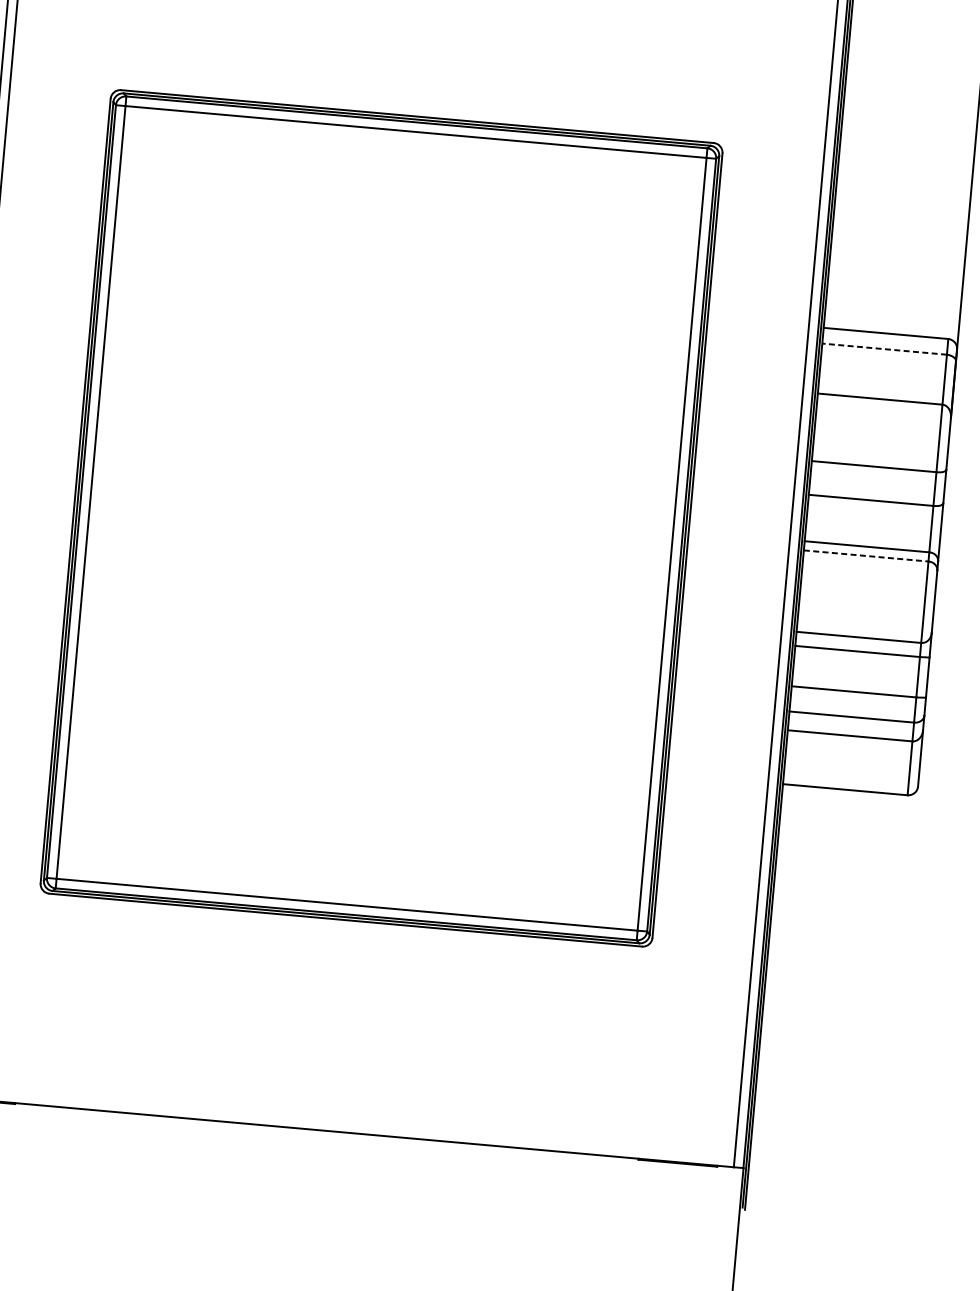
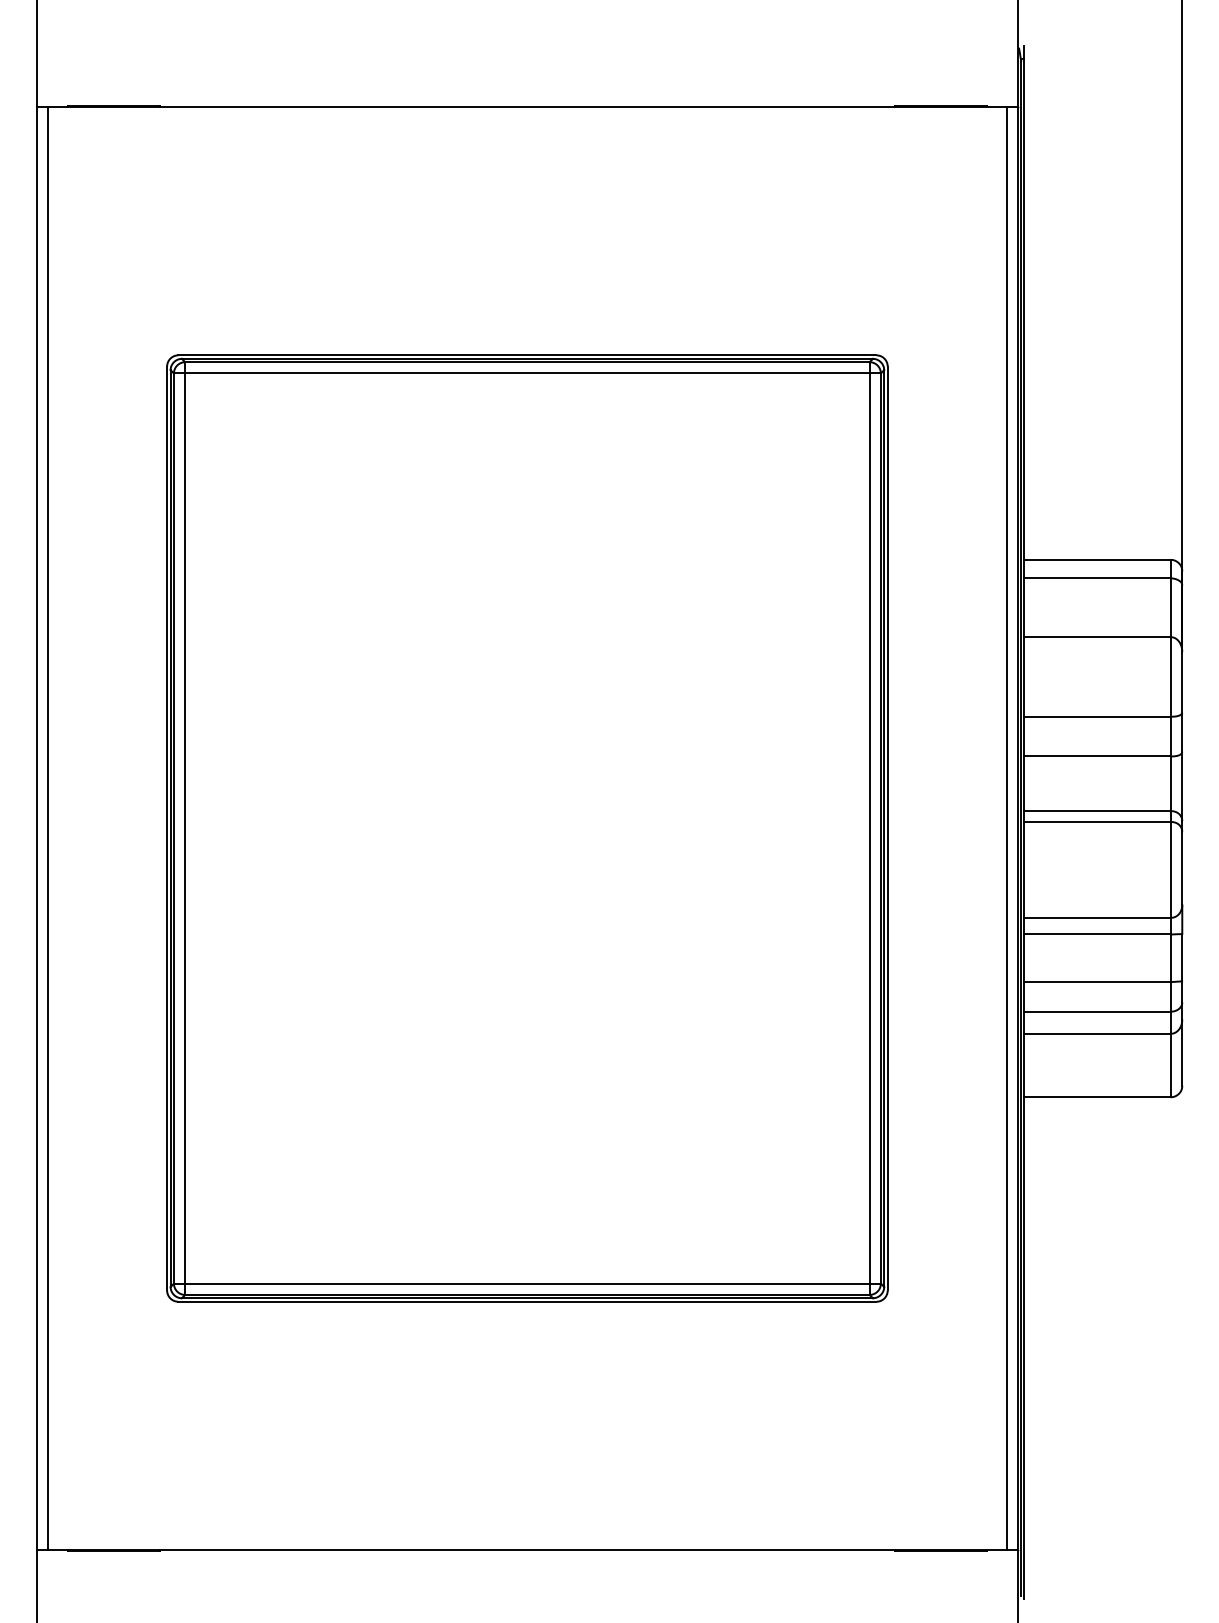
line: (884, 349) -> (1097, 578), dashed -> solid
line: (866, 555) -> (1098, 821), dashed -> solid

